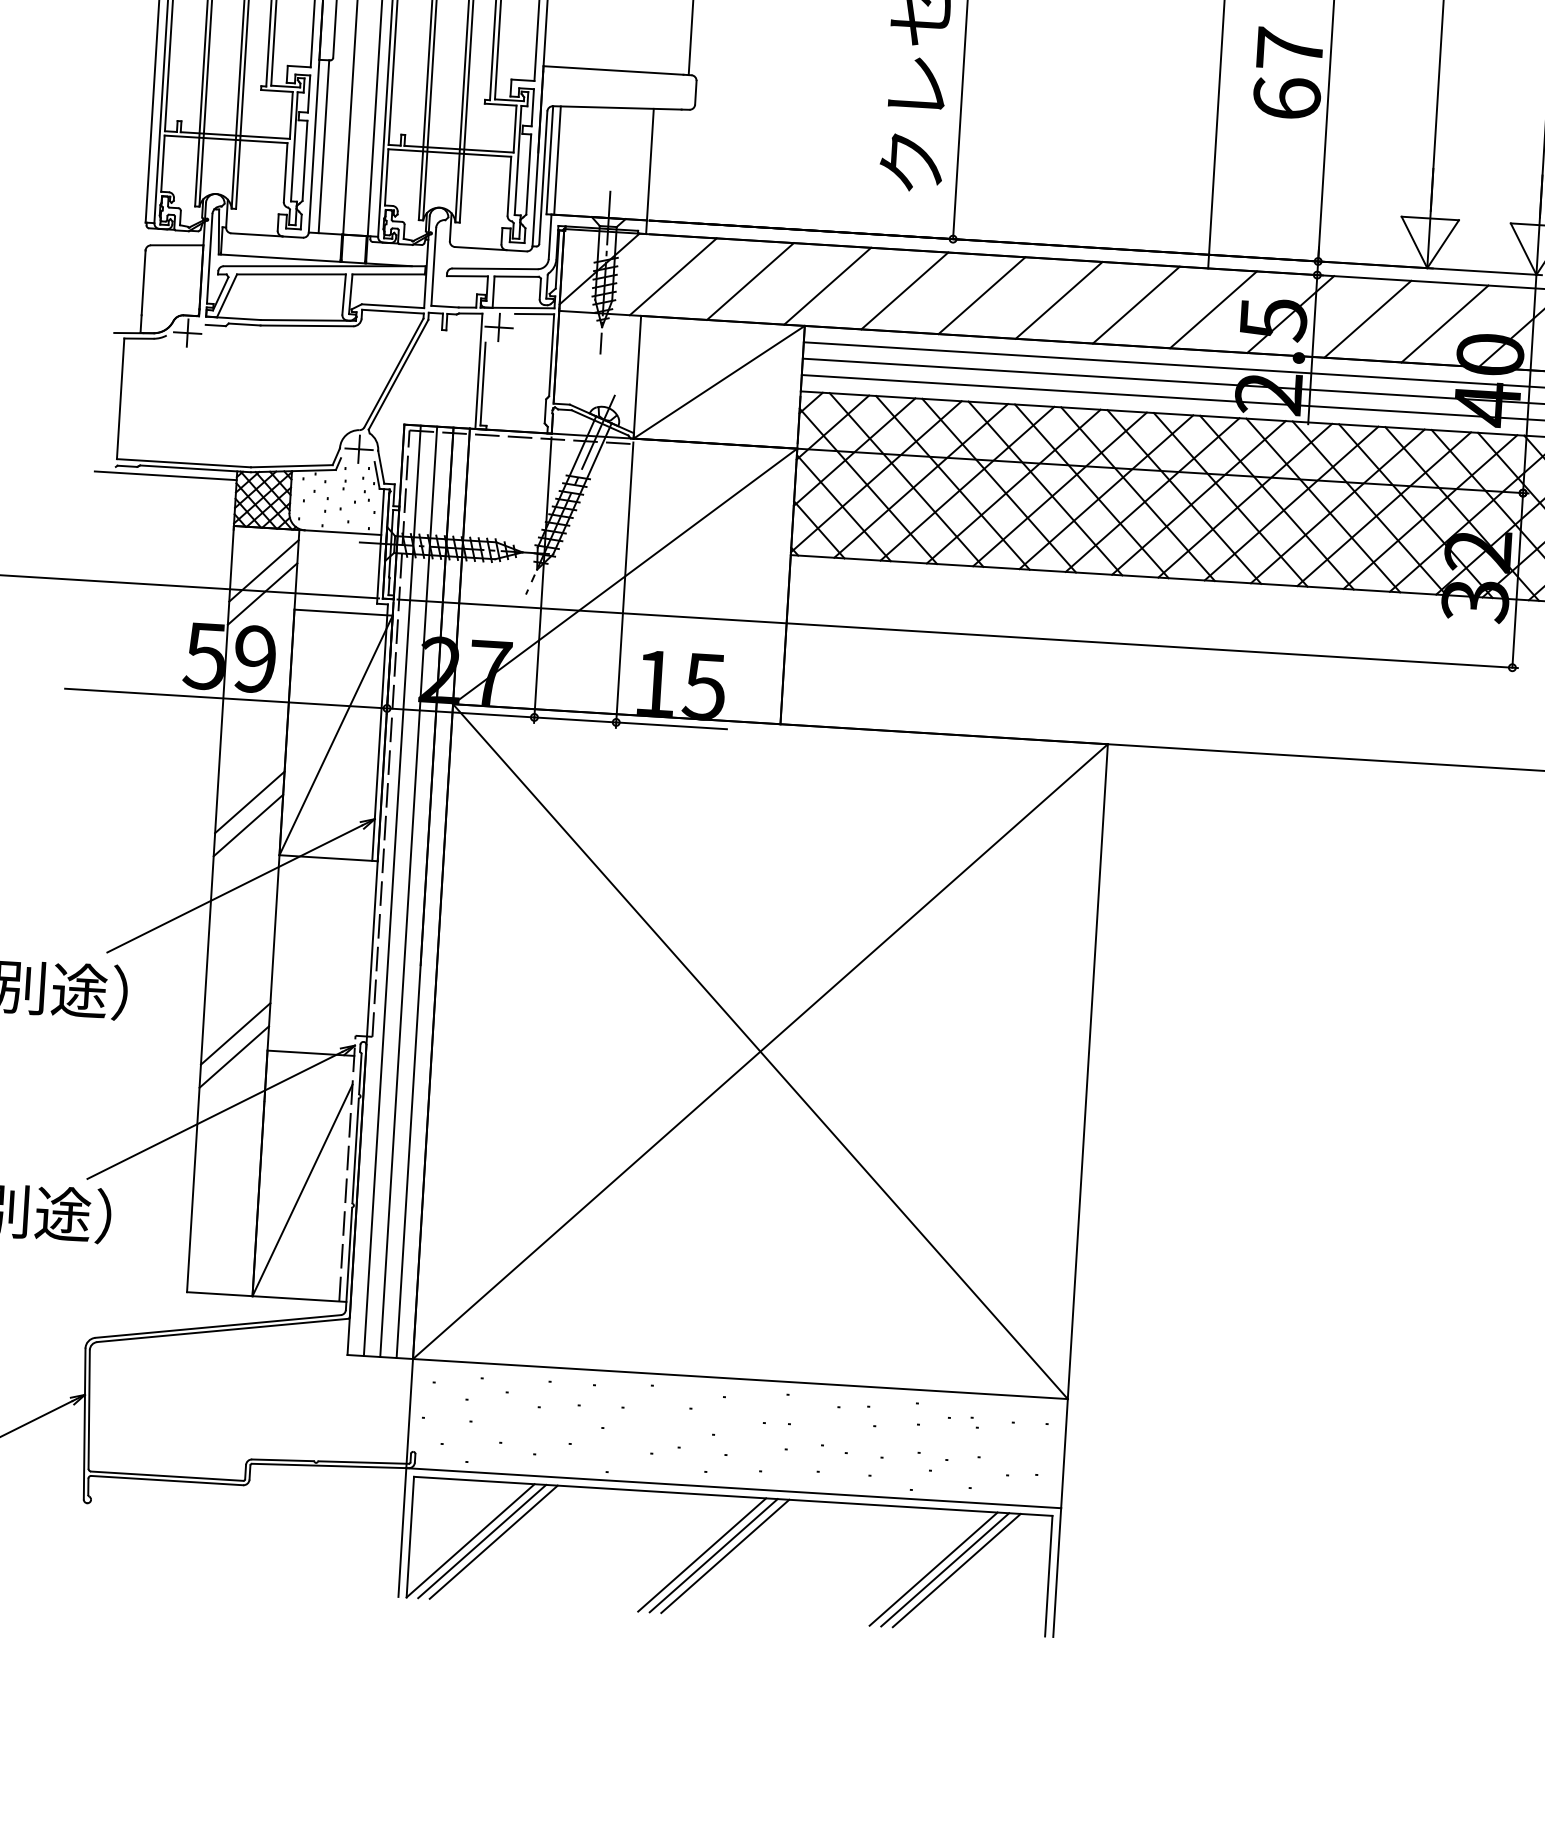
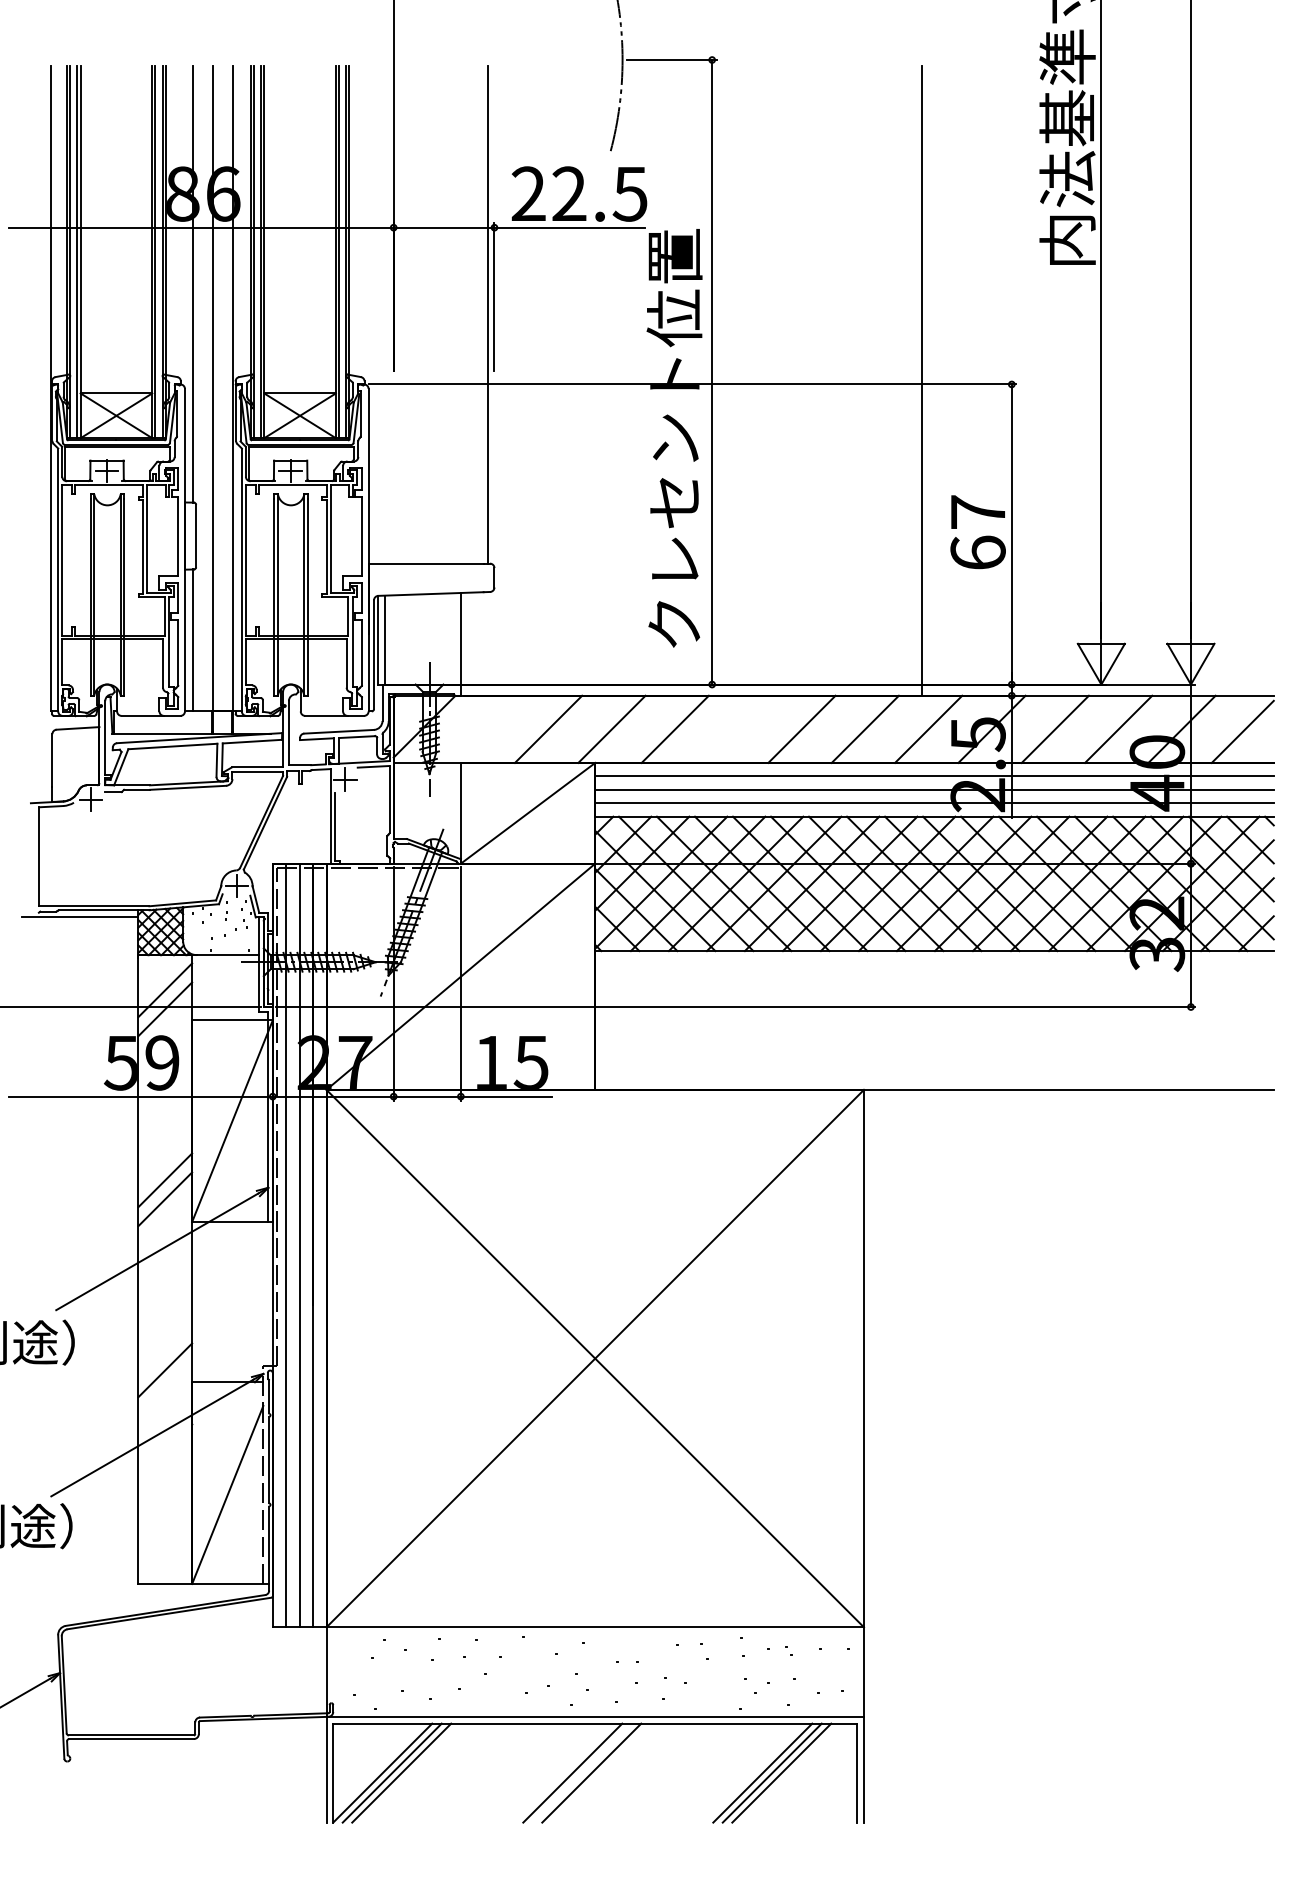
line: (672, 275) -> (484, 728), removed
line: (981, 294) -> (738, 728), removed
line: (234, 1057) -> (165, 1389), removed
line: (712, 1554) -> (581, 1772), removed

